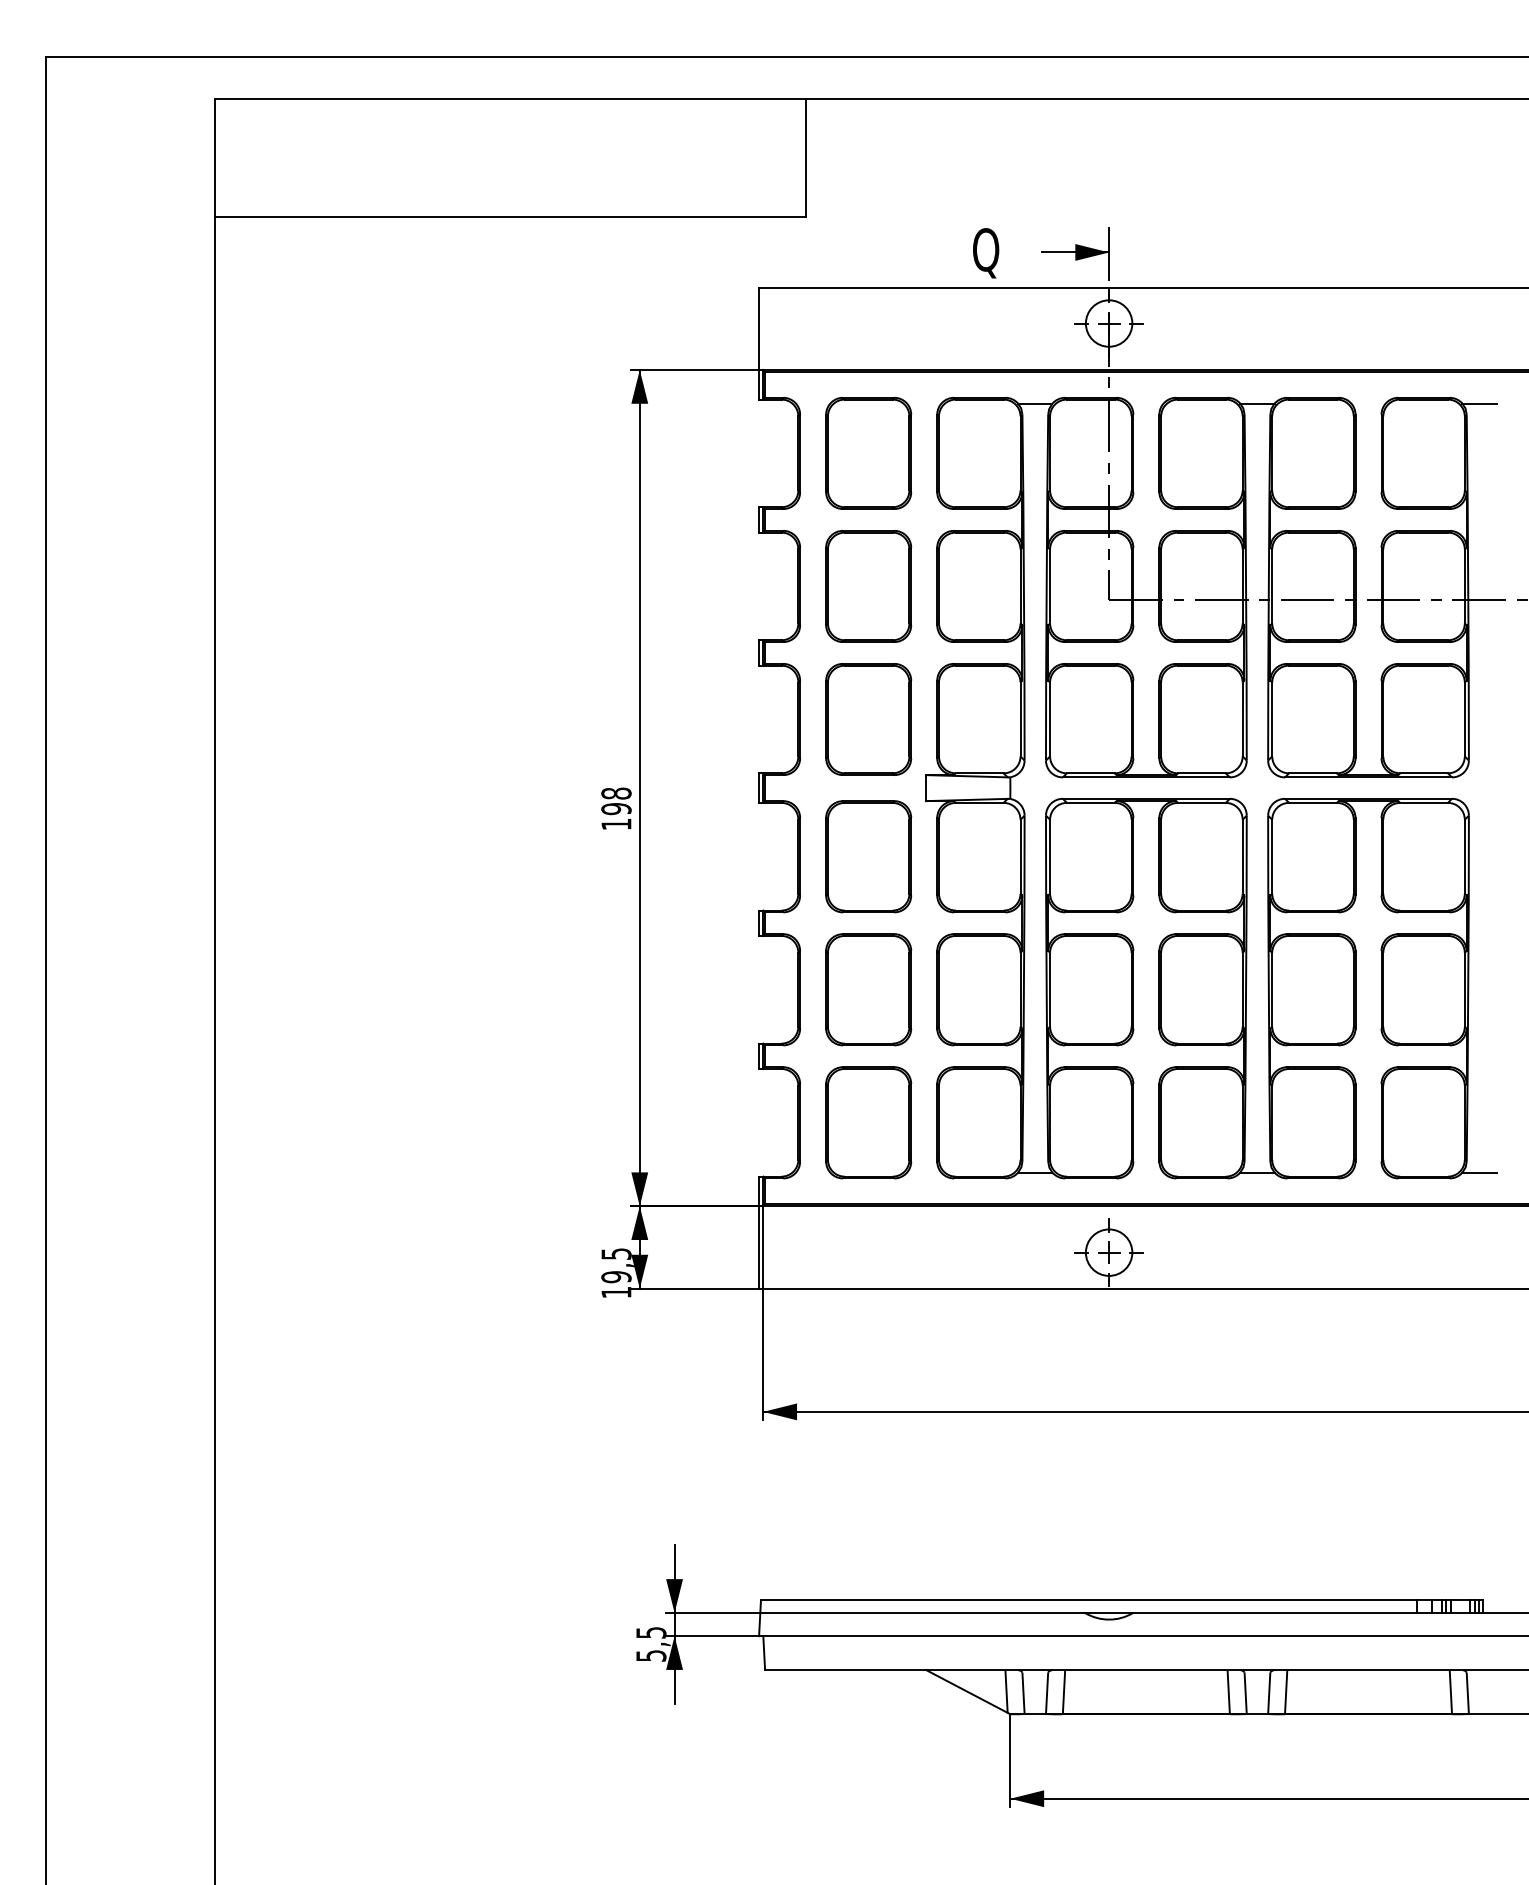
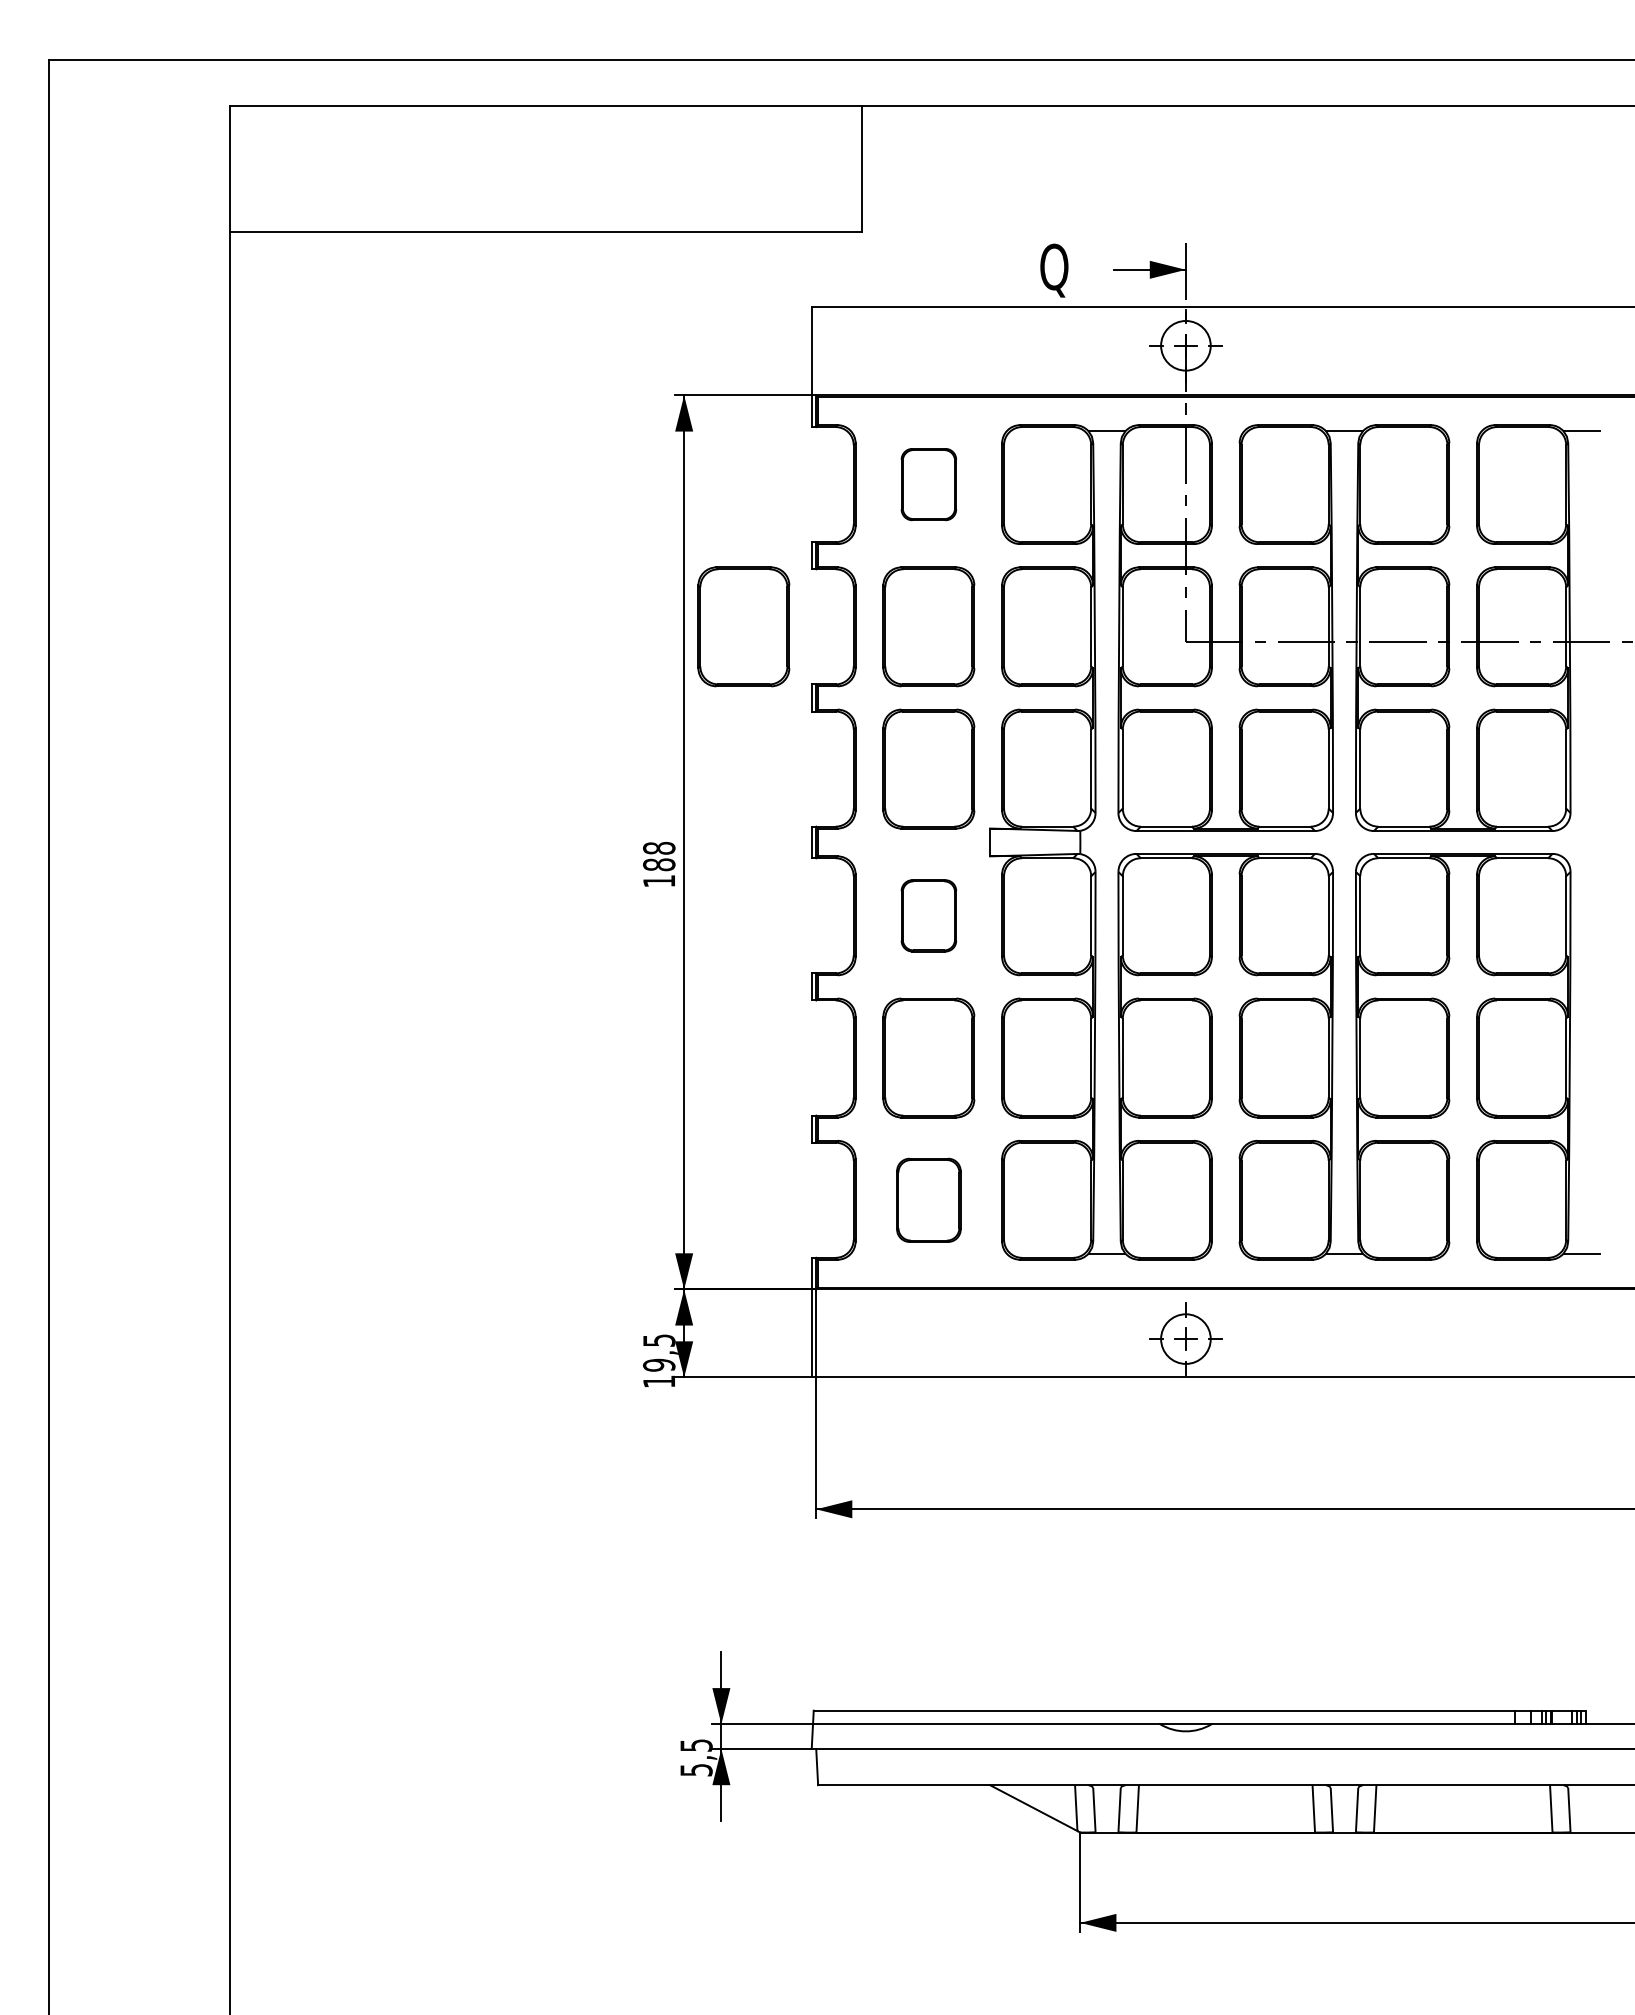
part: (868, 453) -> (928, 484), size x0.6
part: (695, 586) -> (743, 626), added
text: (616, 808) -> (659, 864), 198 -> 188
part: (868, 856) -> (928, 915), size x0.6
part: (868, 1123) -> (928, 1200), size x0.7

